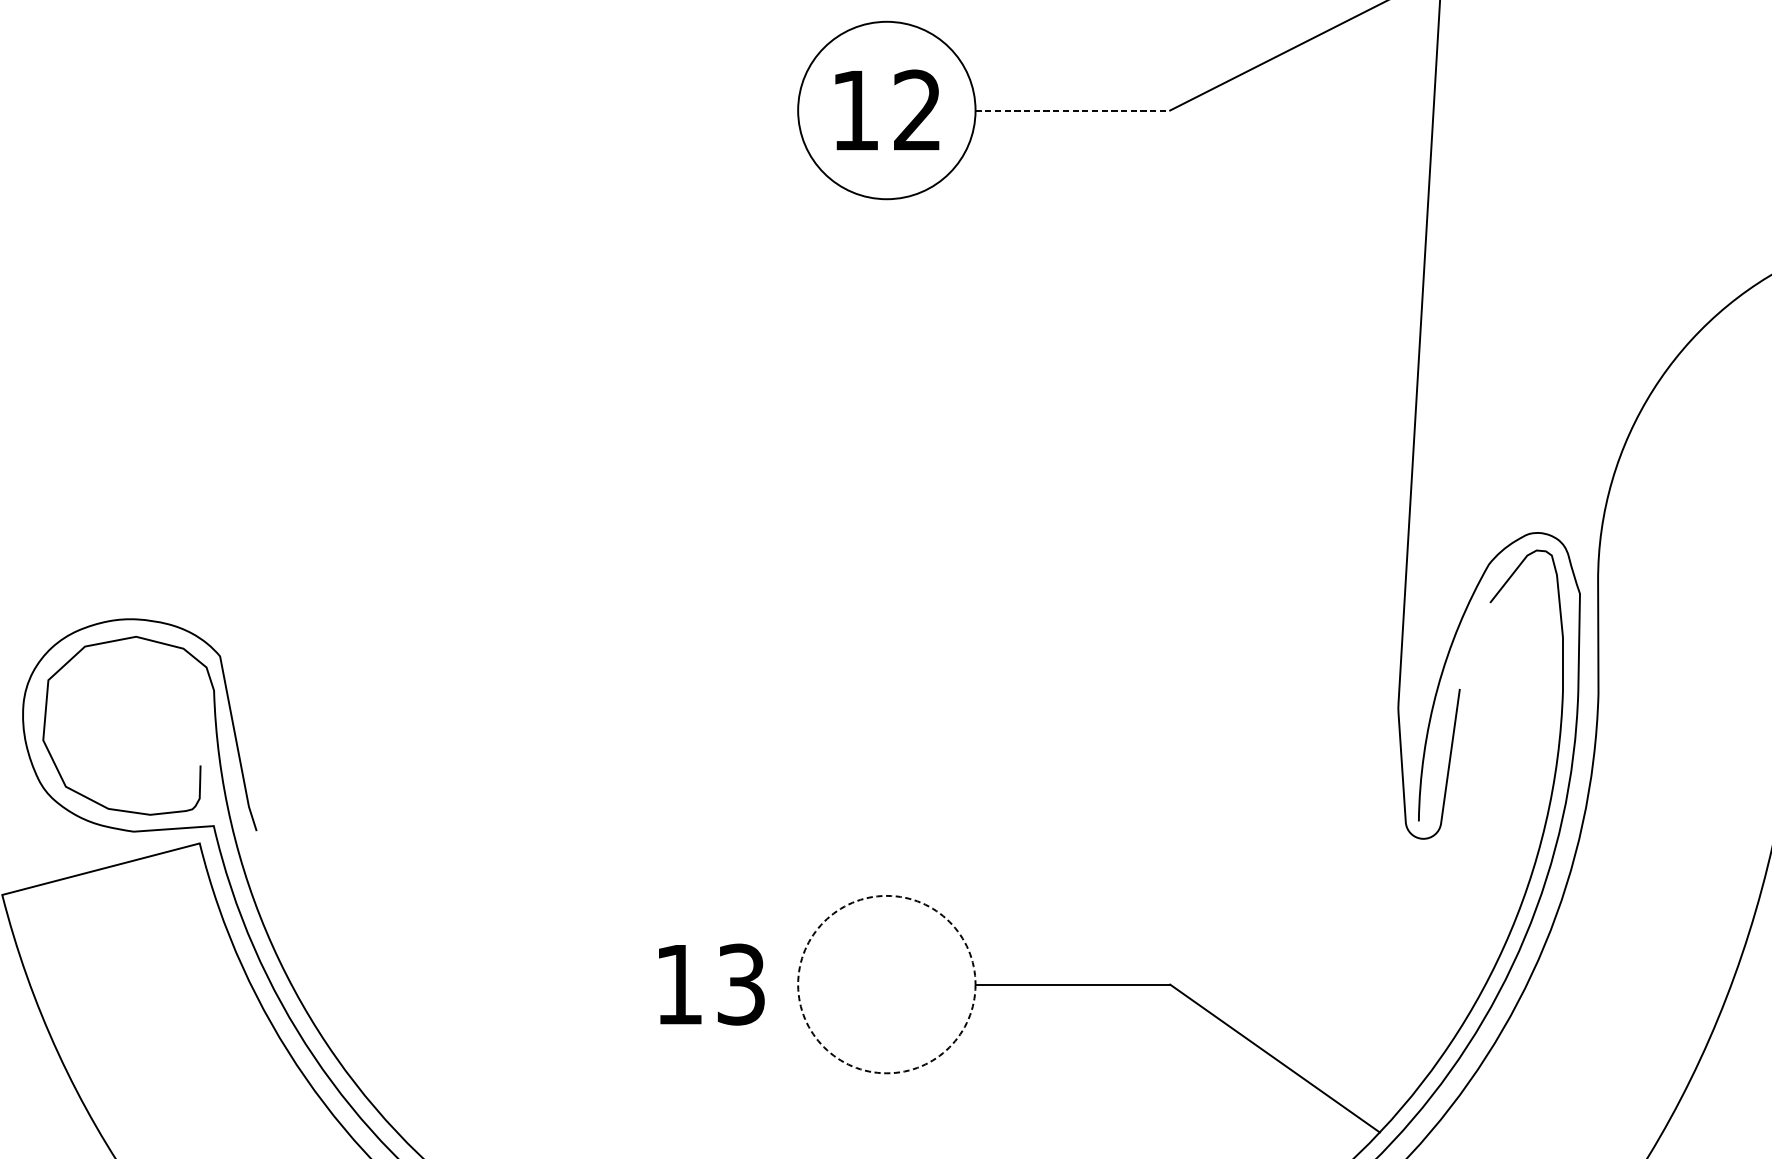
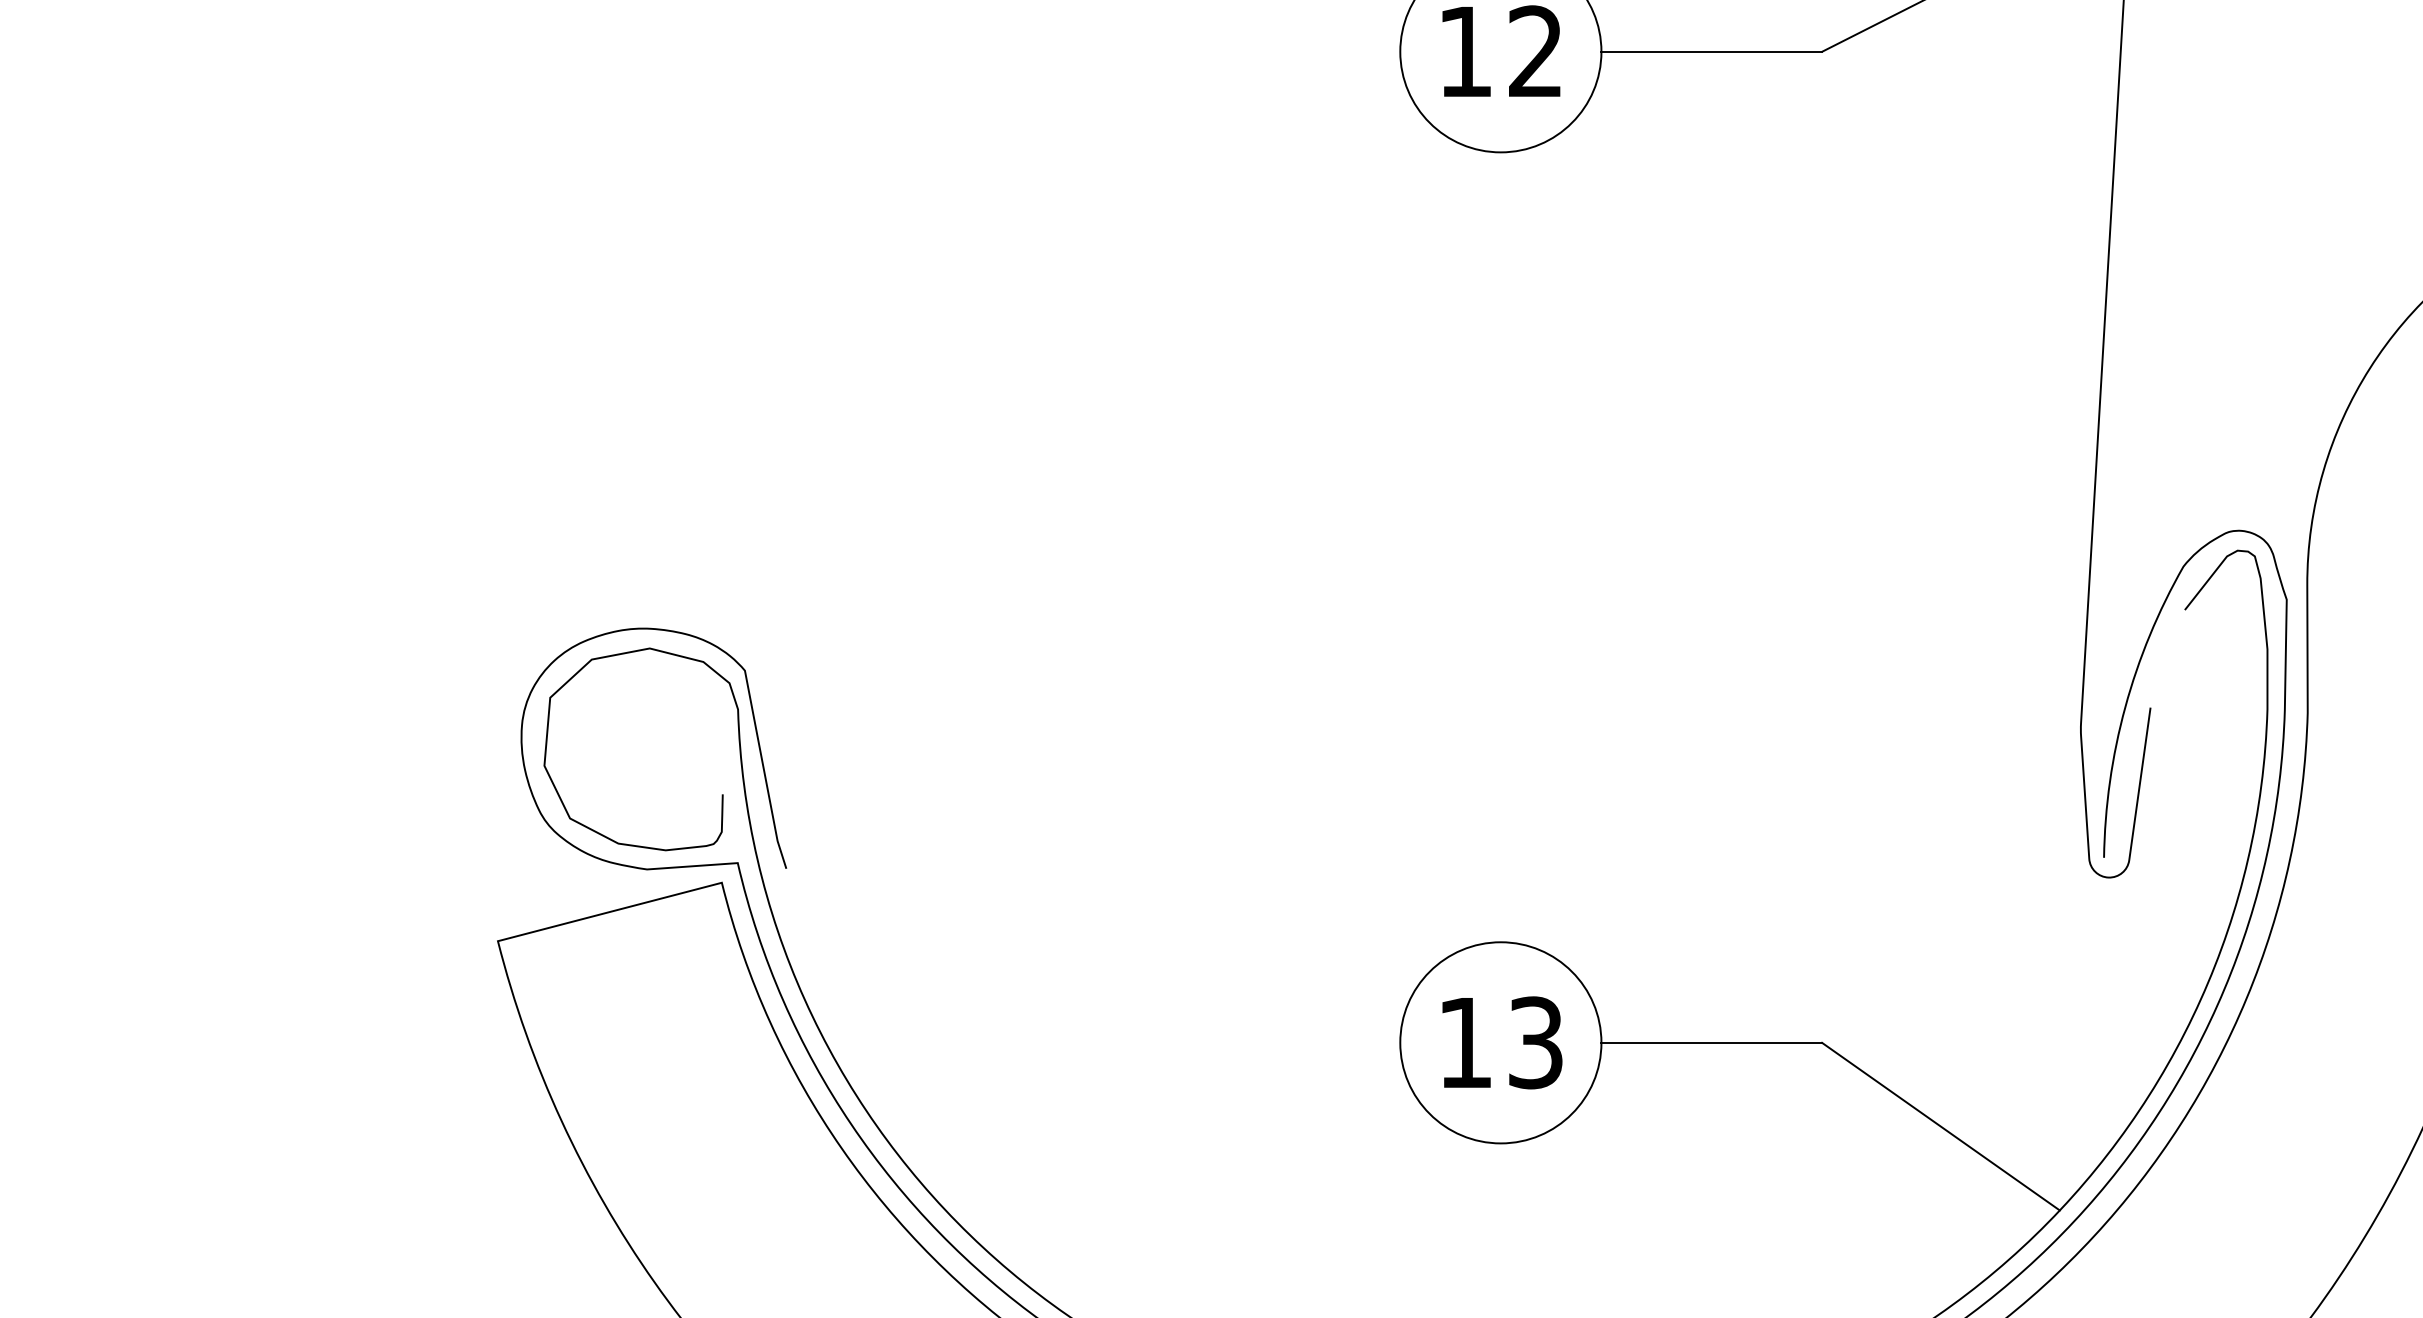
line: (1073, 110) -> (1712, 51), dashed -> solid
text: (711, 984) -> (1502, 1042), moved
circle: (886, 984) -> (1500, 1042), dashed -> solid

